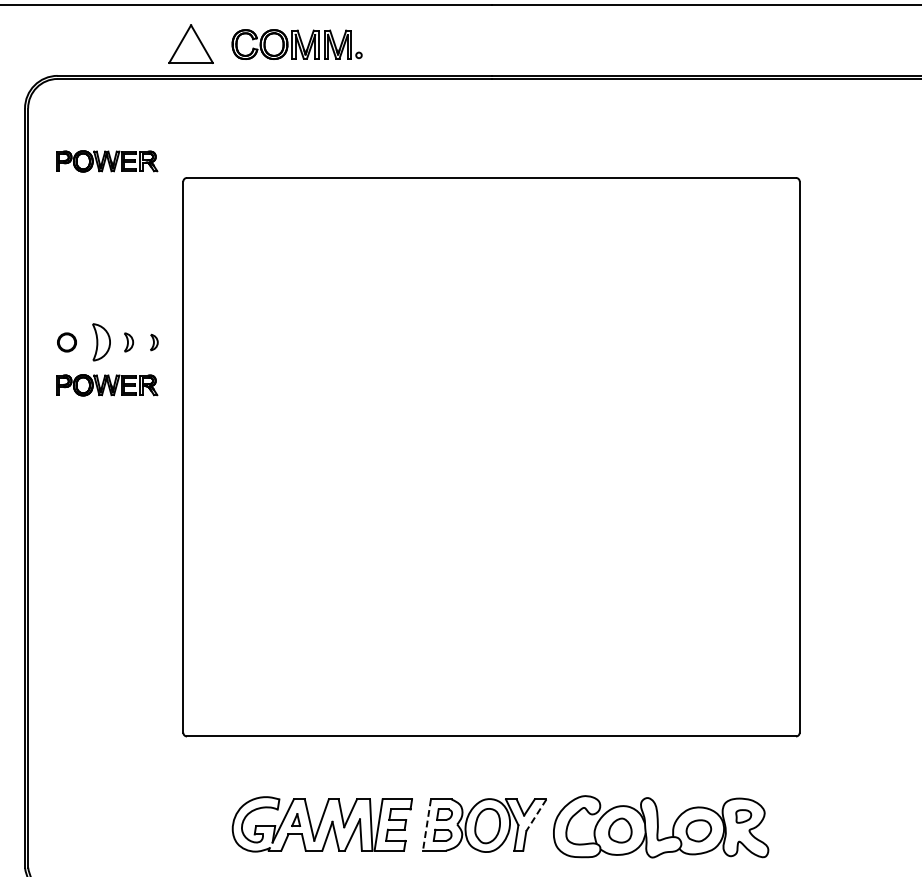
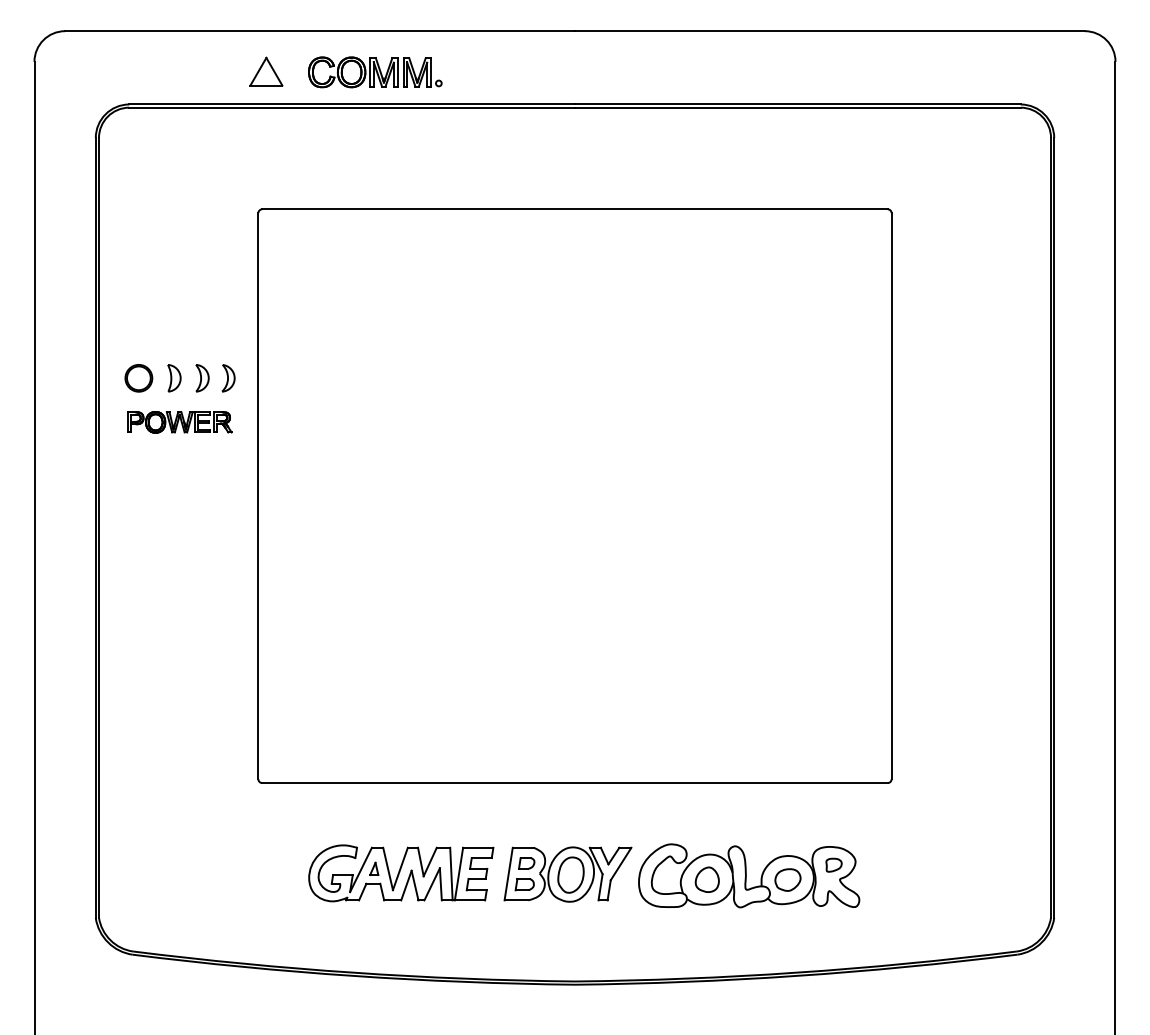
part: (191, 43) -> (266, 71), size x0.71
part: (106, 161) -> (179, 192), removed
part: (66, 342) -> (138, 378), size x1.43
part: (101, 342) -> (174, 378), size x0.71
part: (128, 342) -> (202, 378), size x1.43
part: (154, 342) -> (228, 378), size x1.67
line: (535, 815) -> (620, 864), dashed -> solid
line: (426, 825) -> (508, 874), dashed -> solid

